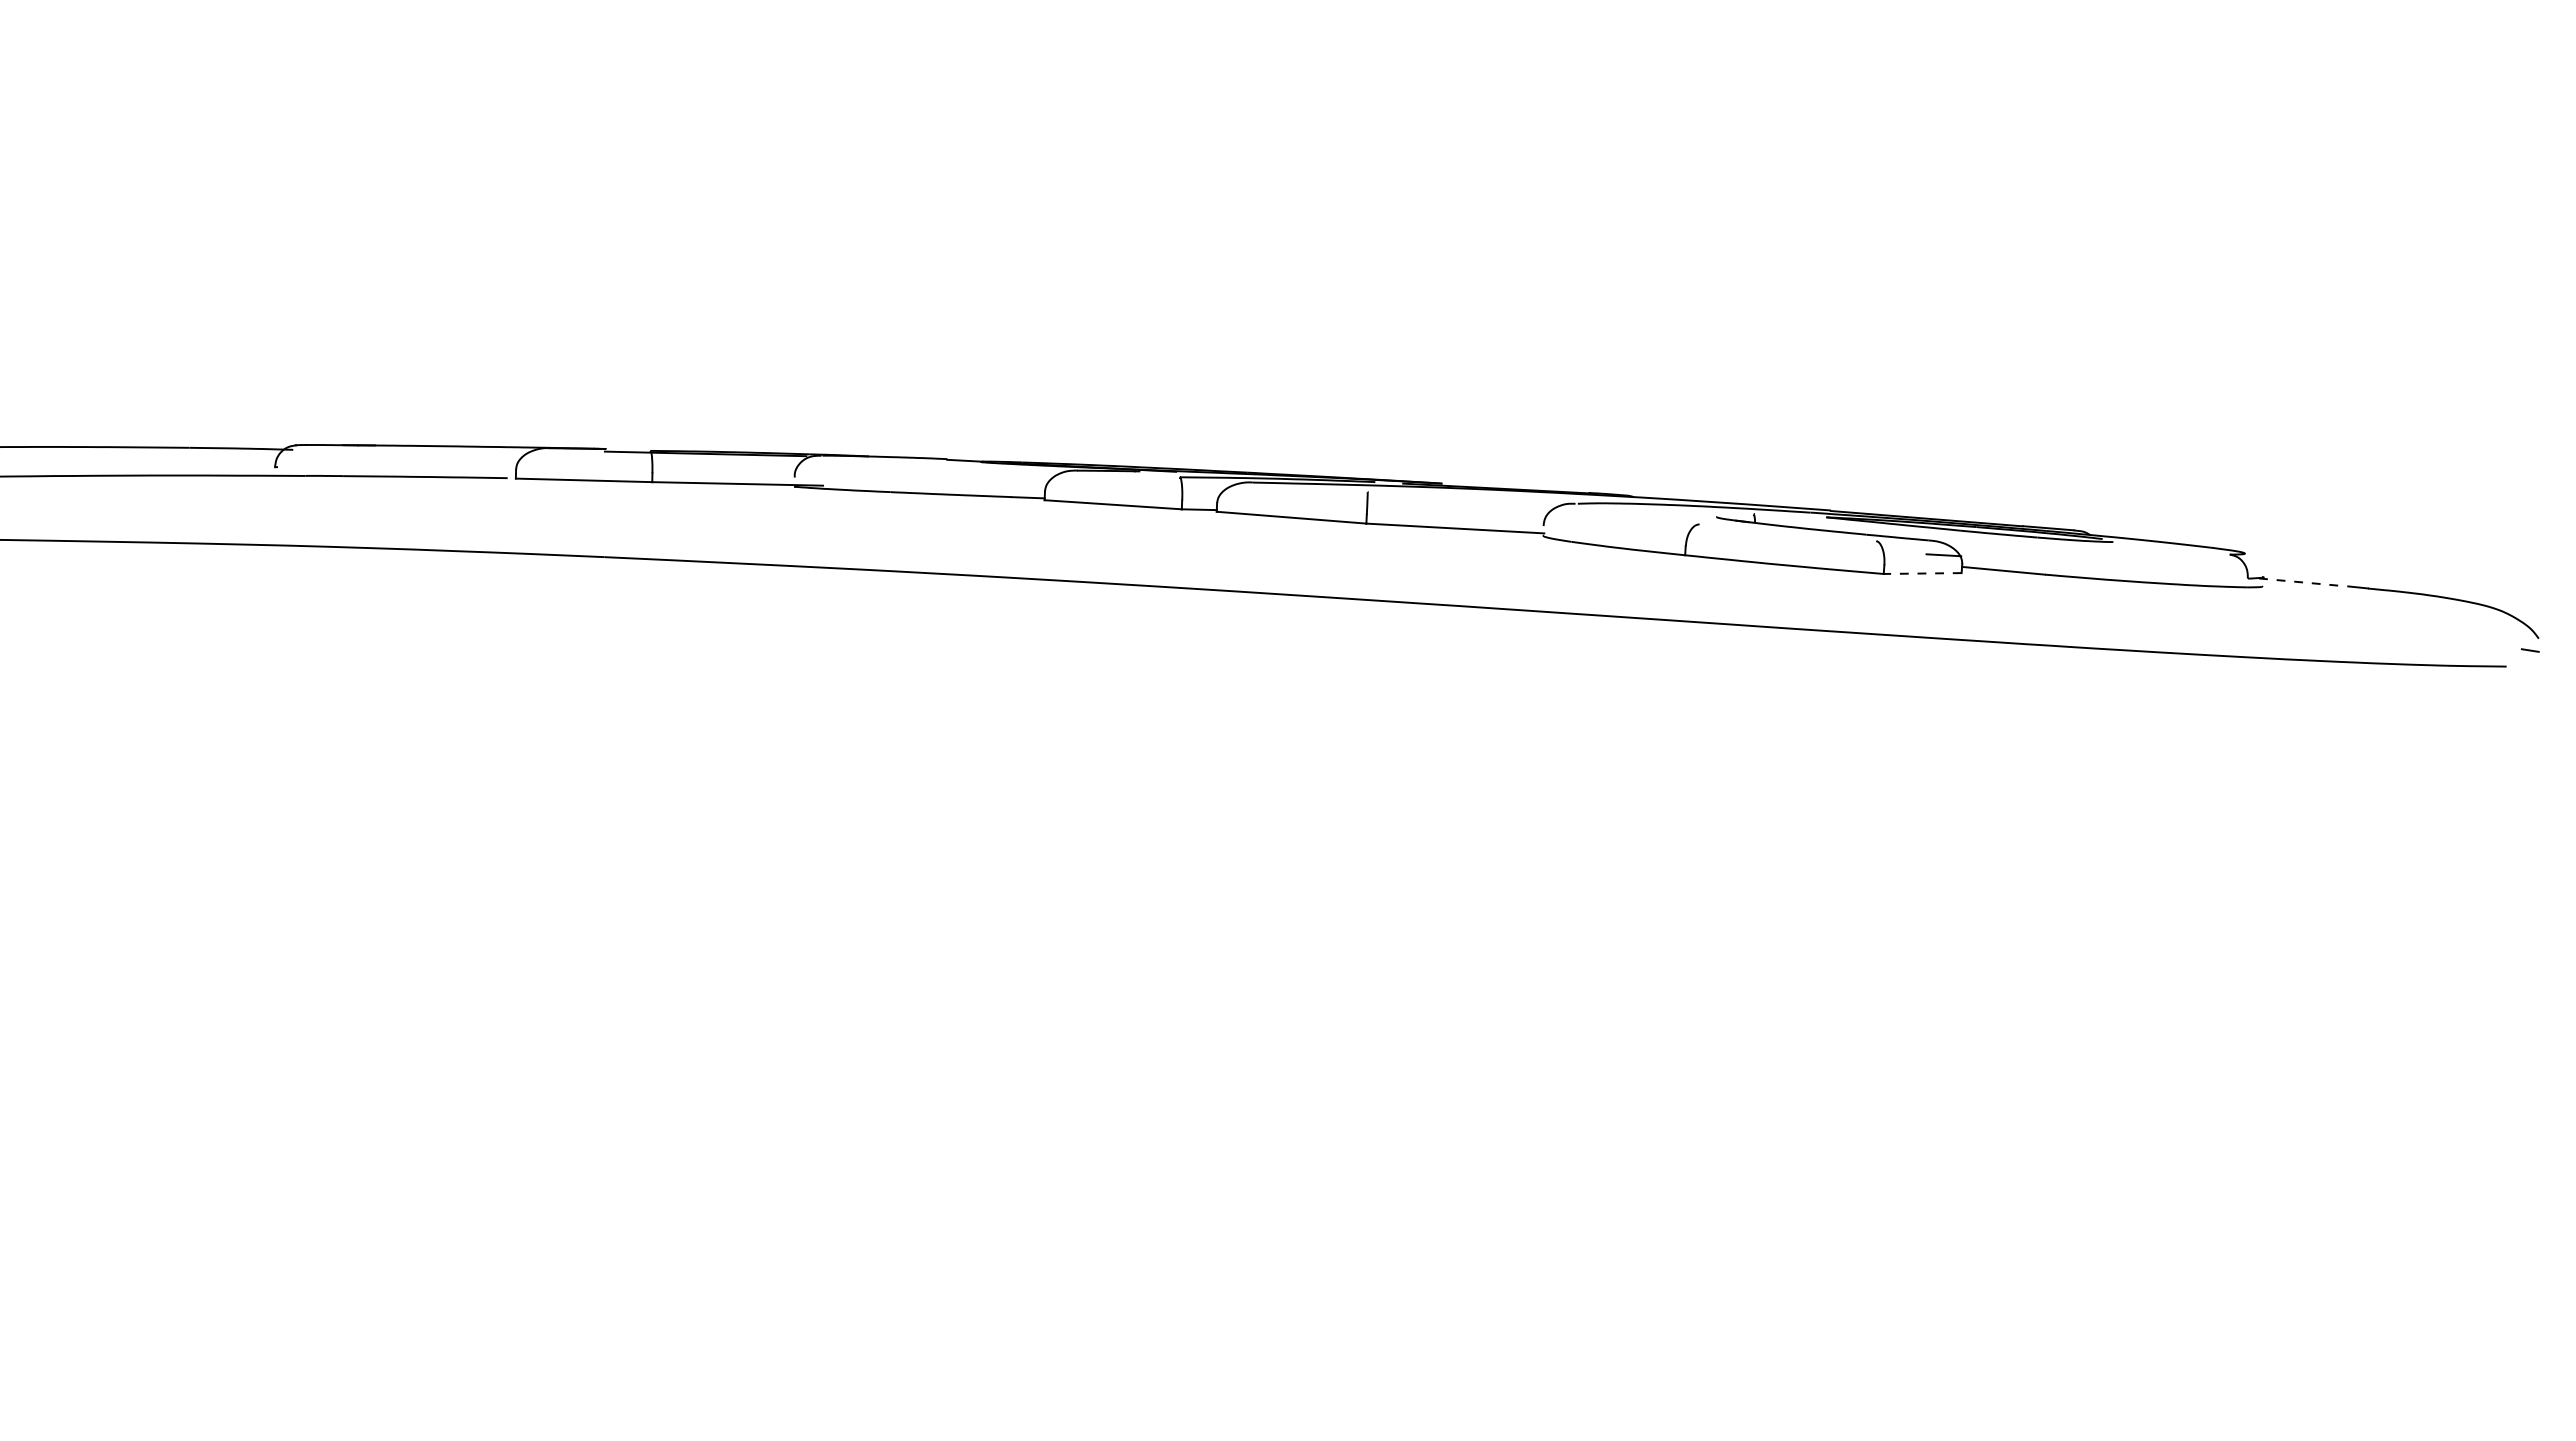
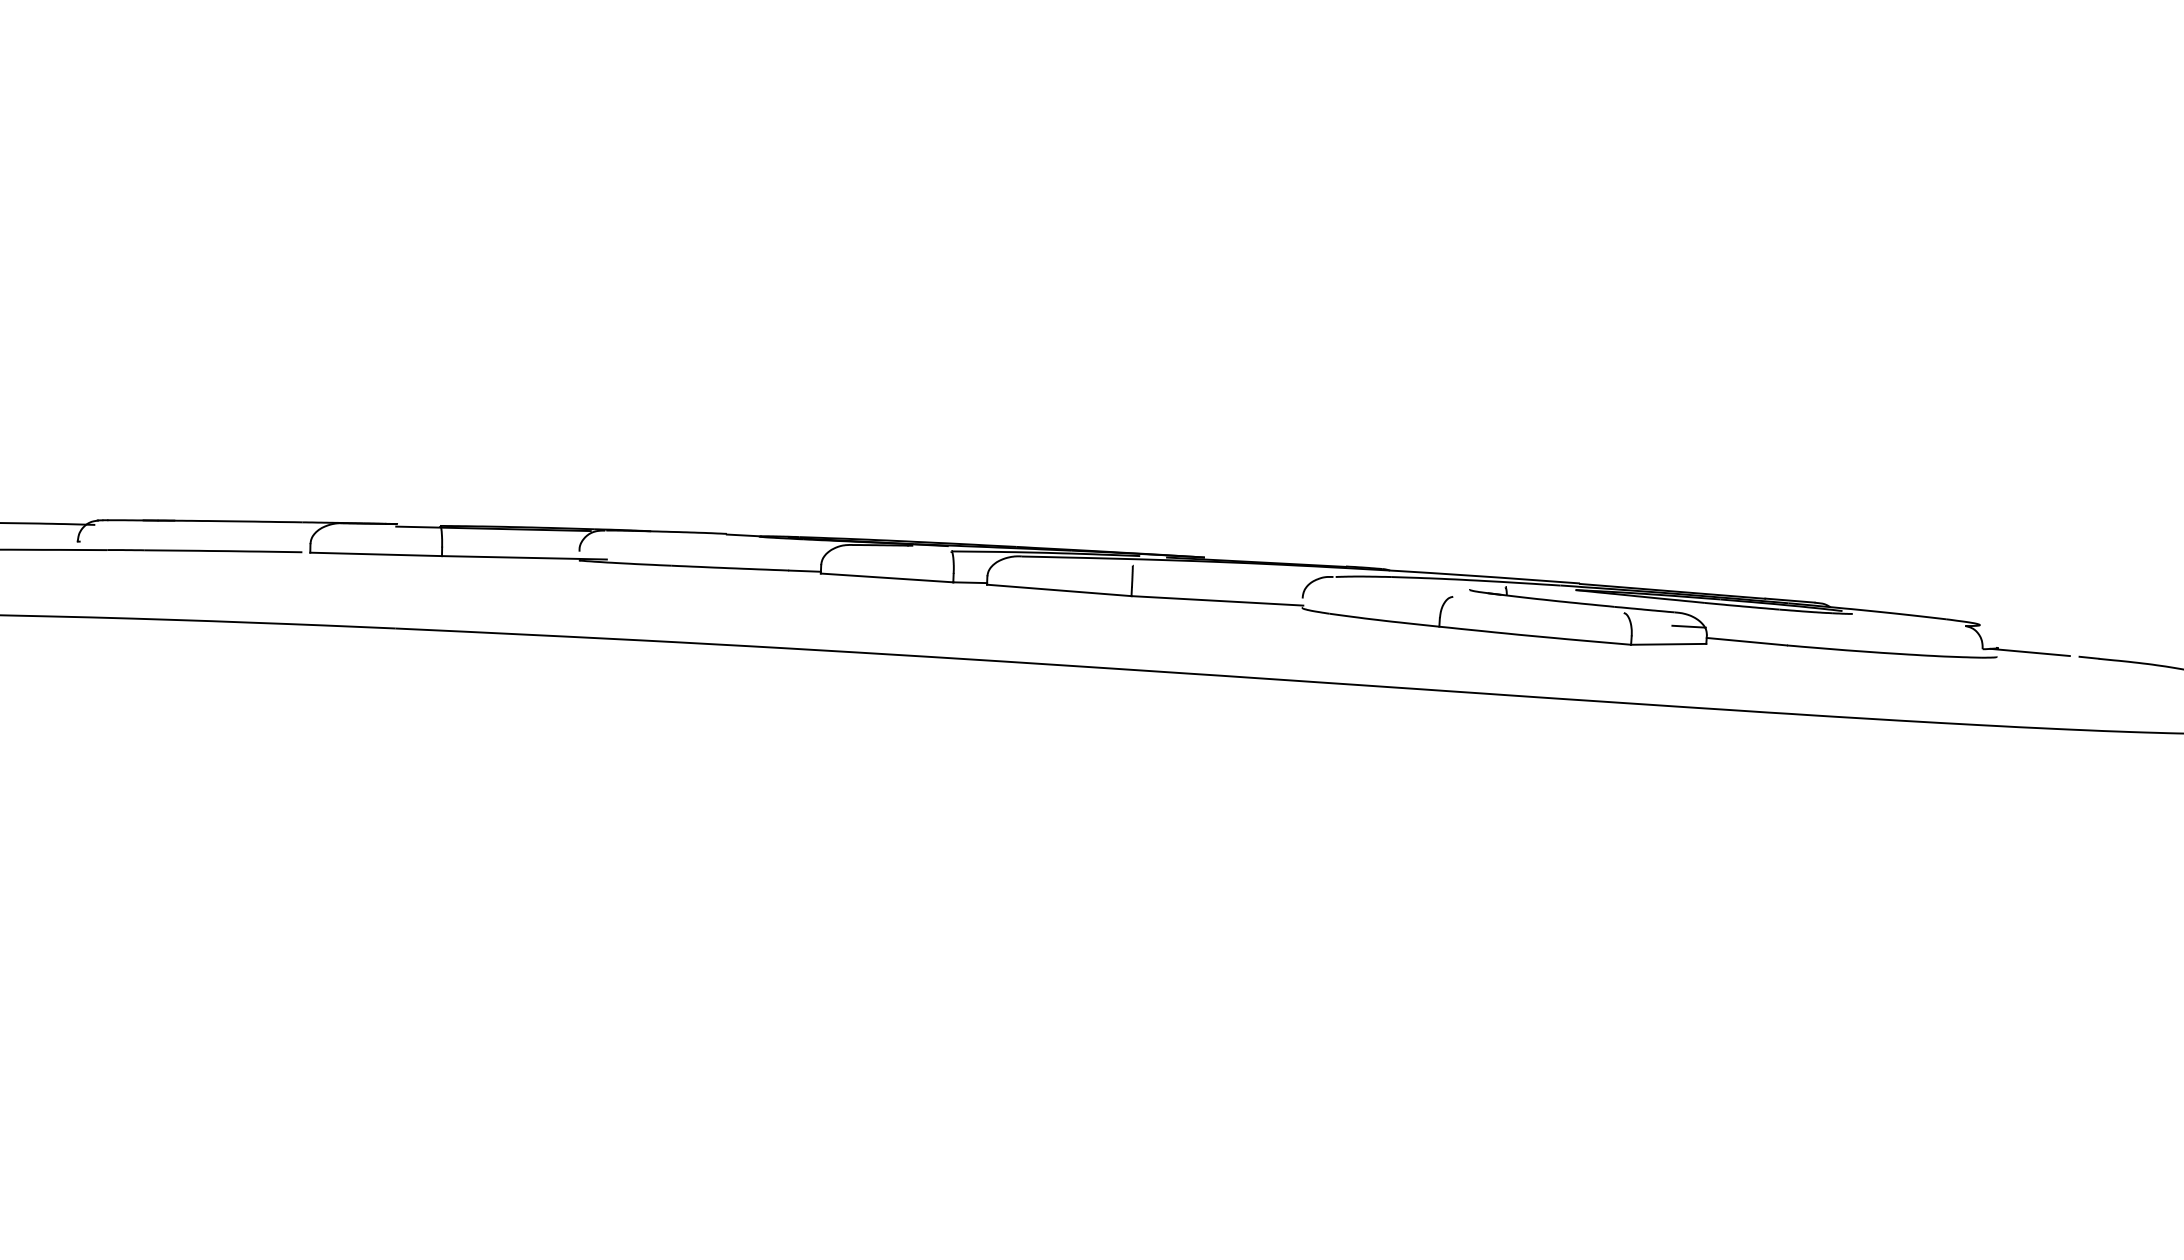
line: (1922, 573) -> (1668, 644), dashed -> solid
line: (2296, 581) -> (2029, 652), dashed -> solid

